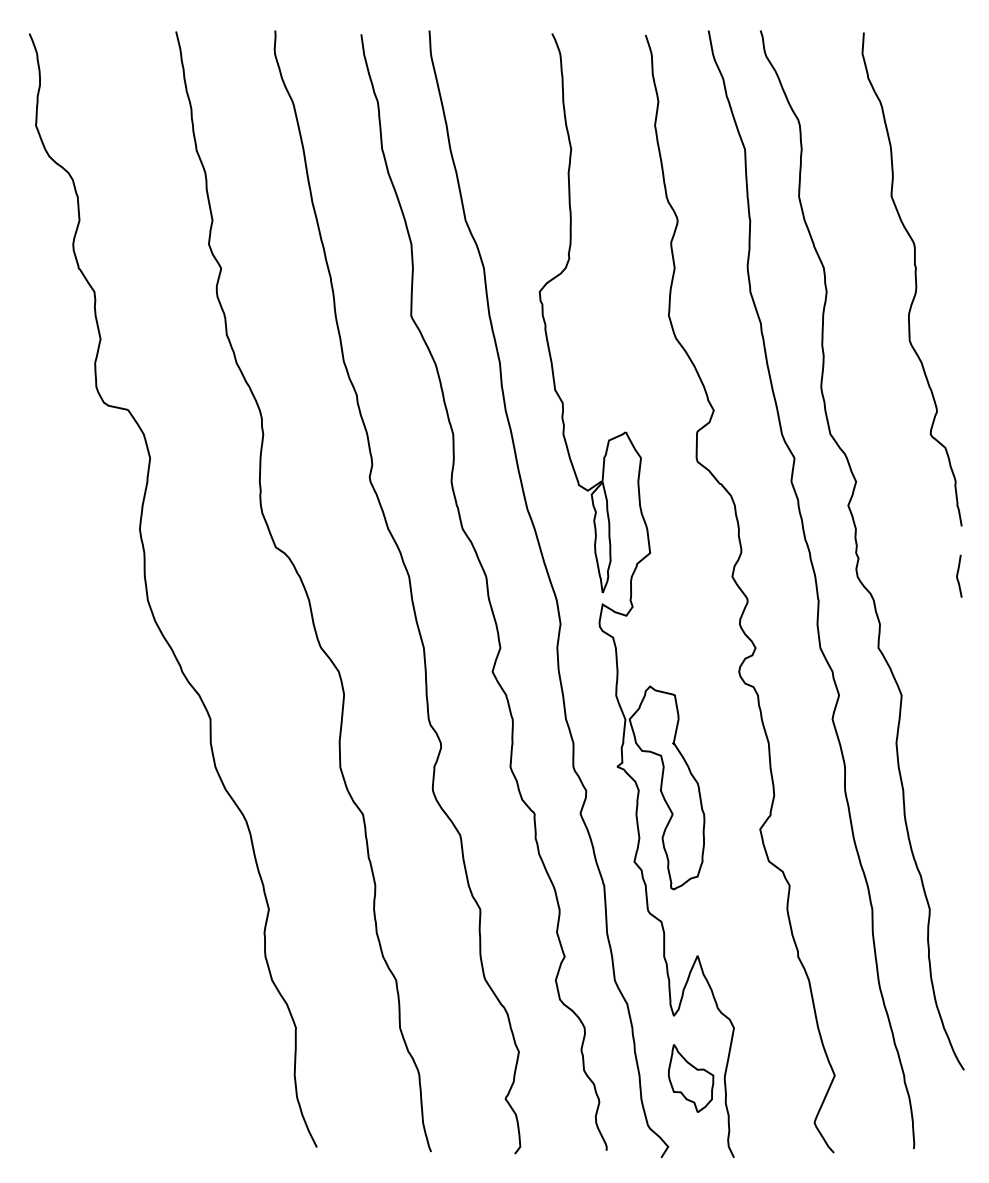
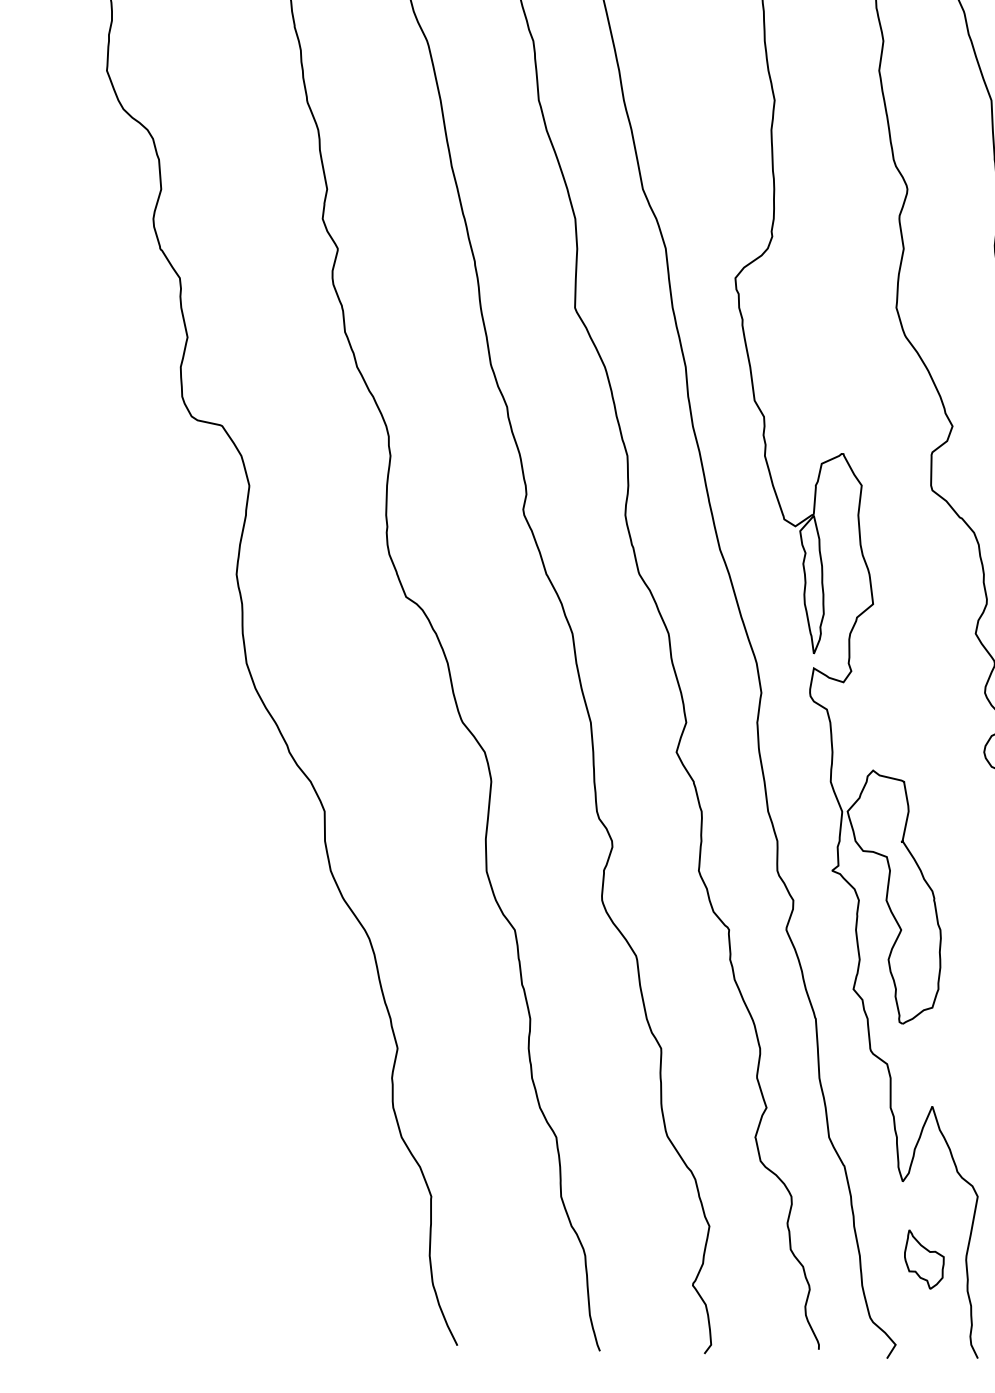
part: (691, 1078) -> (924, 1259), size x0.7

